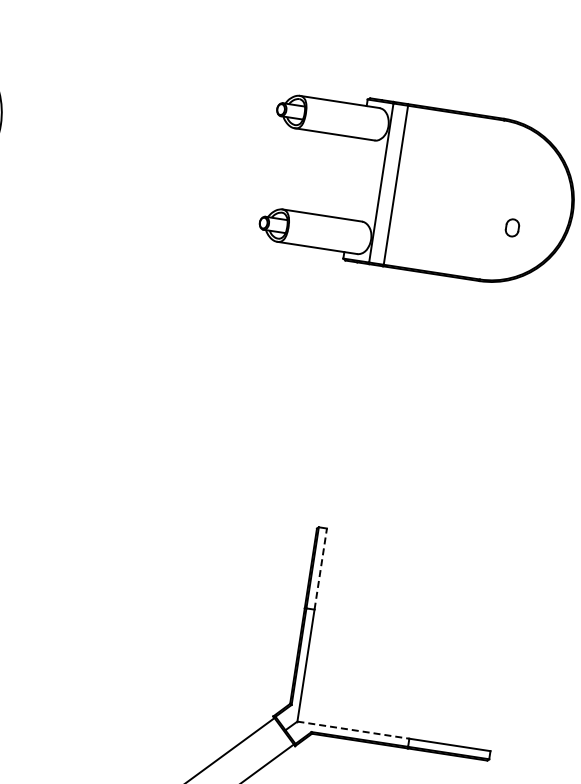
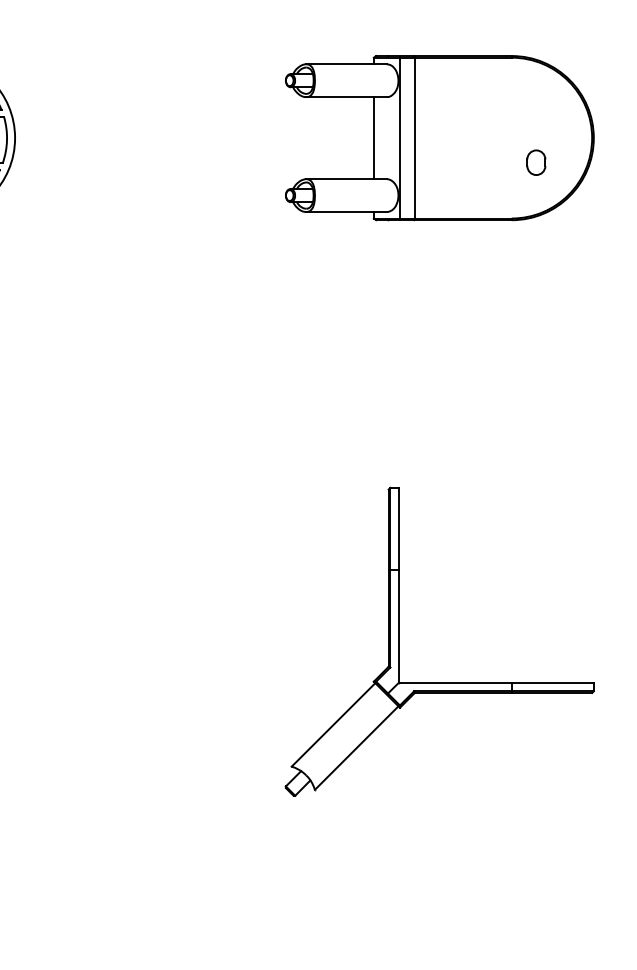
line: (355, 179) -> (373, 138), added
part: (512, 227) -> (536, 162), size x1.43
line: (320, 568) -> (398, 528), dashed -> solid
line: (353, 730) -> (455, 683), dashed -> solid

